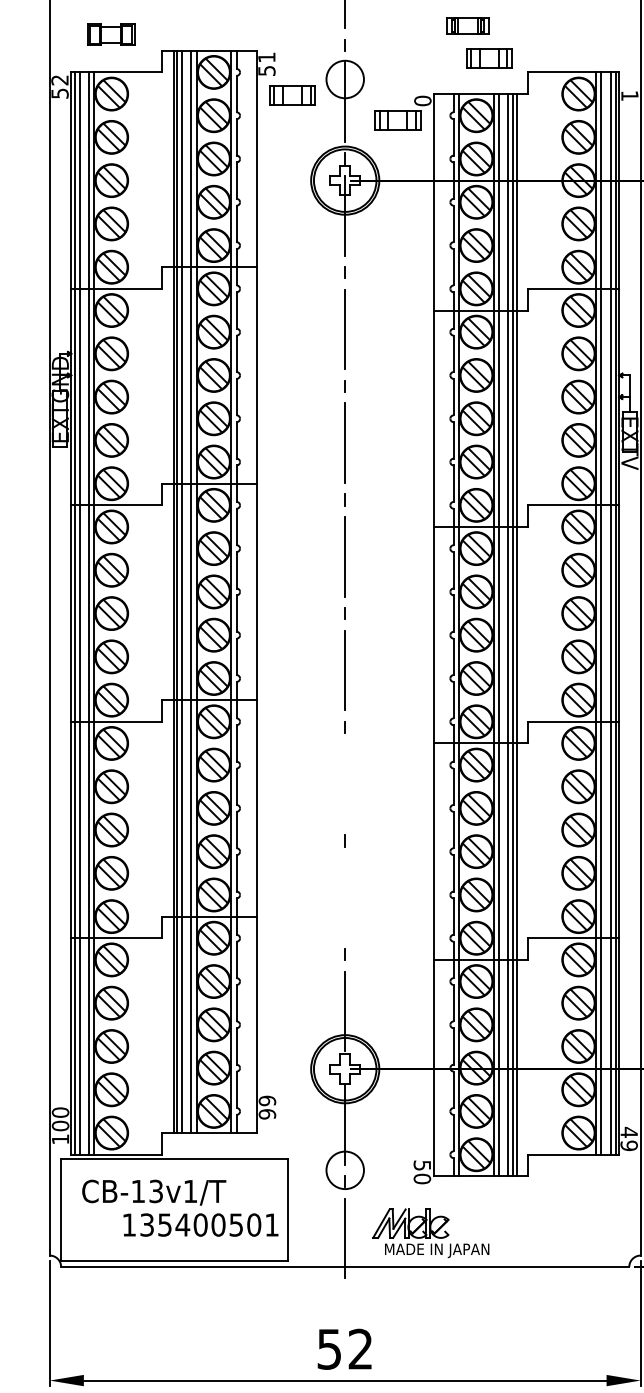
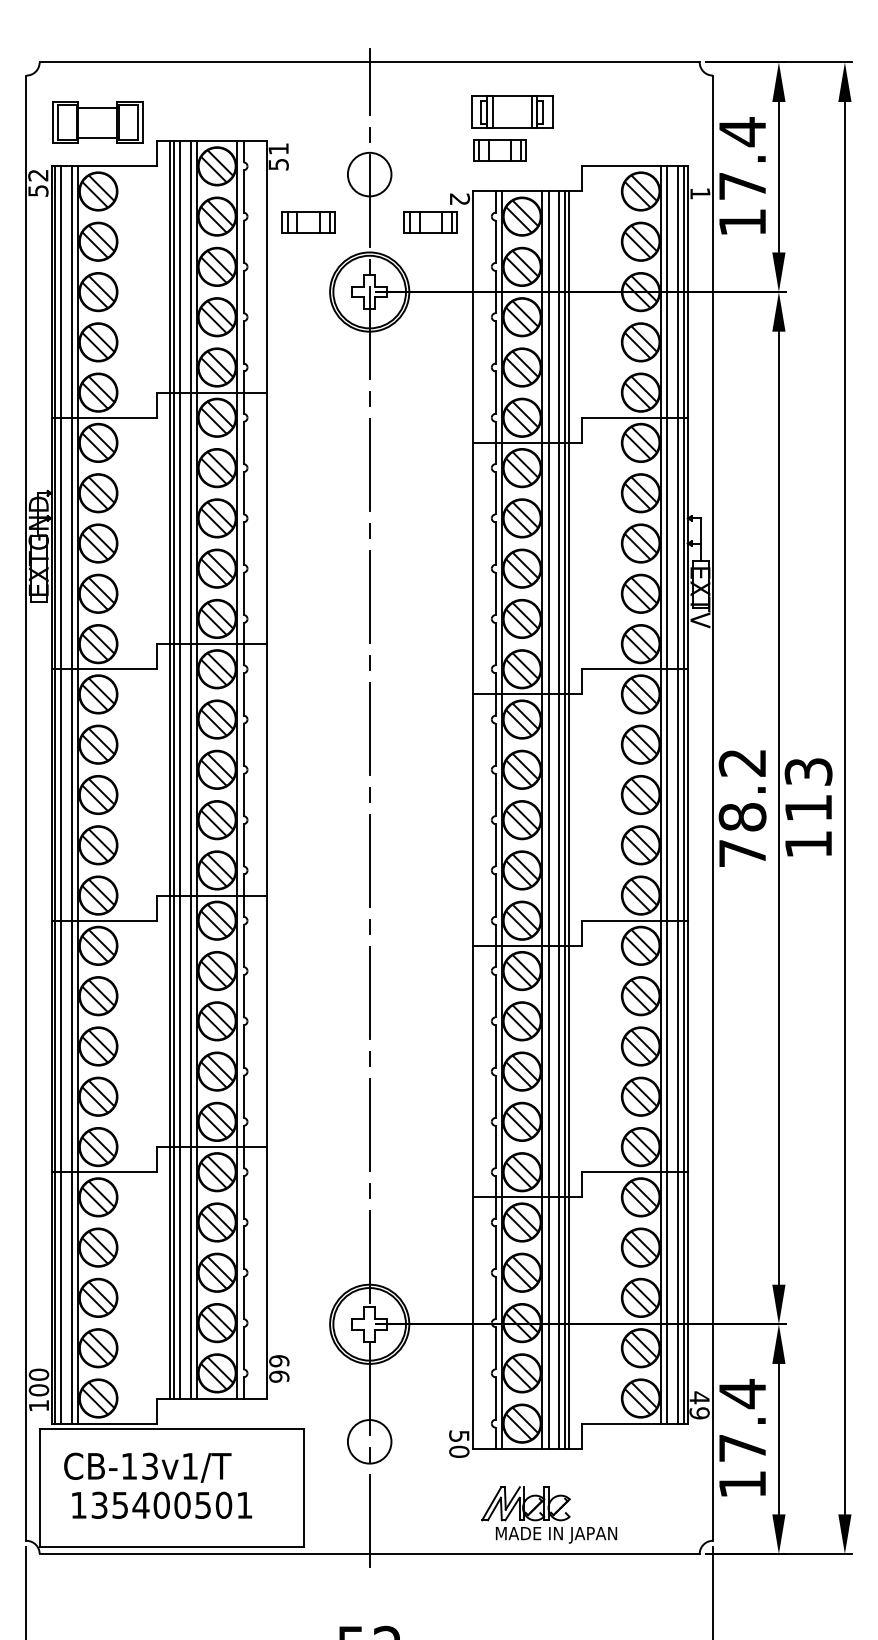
part: (468, 25) -> (512, 111), size x1.67
part: (110, 34) -> (97, 122), size x1.67
part: (488, 58) -> (499, 150), moved
part: (292, 95) -> (308, 222), moved
text: (422, 100) -> (459, 199), 0 -> 2
line: (345, 783) -> (369, 992), added
line: (345, 897) -> (369, 1124), added
text: (201, 1224) -> (162, 1504), moved
part: (431, 1232) -> (549, 1514), moved

